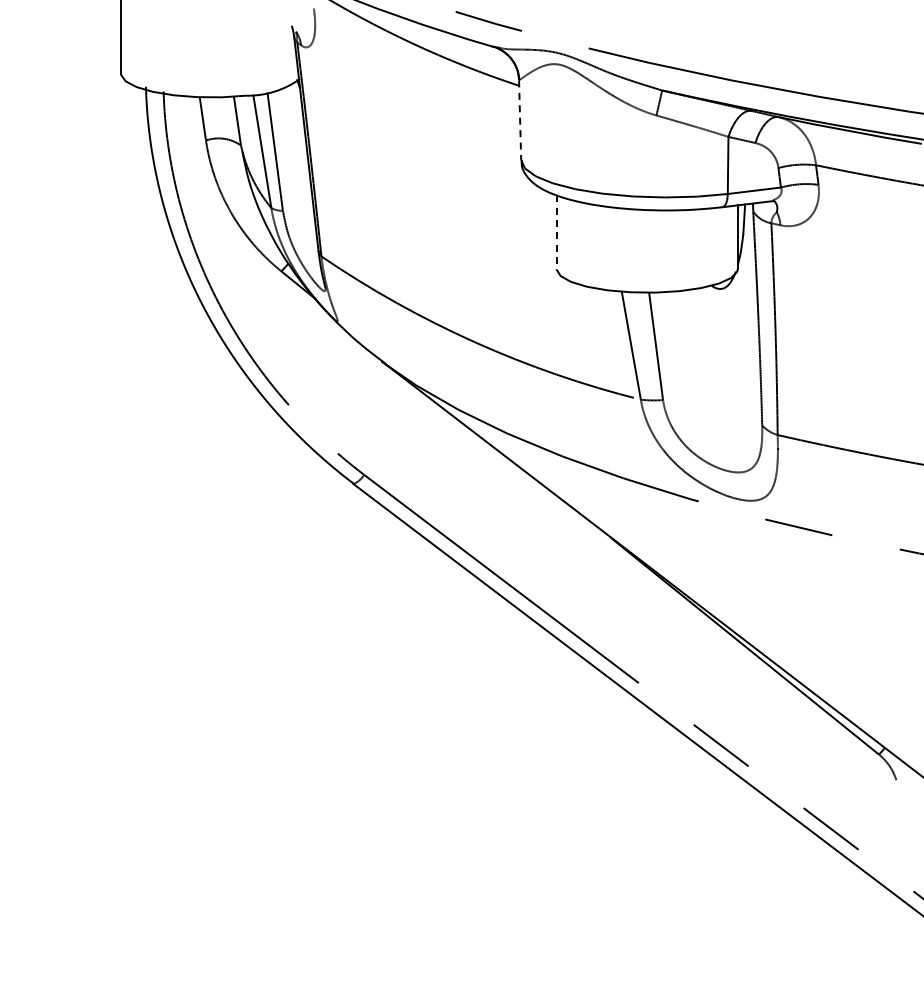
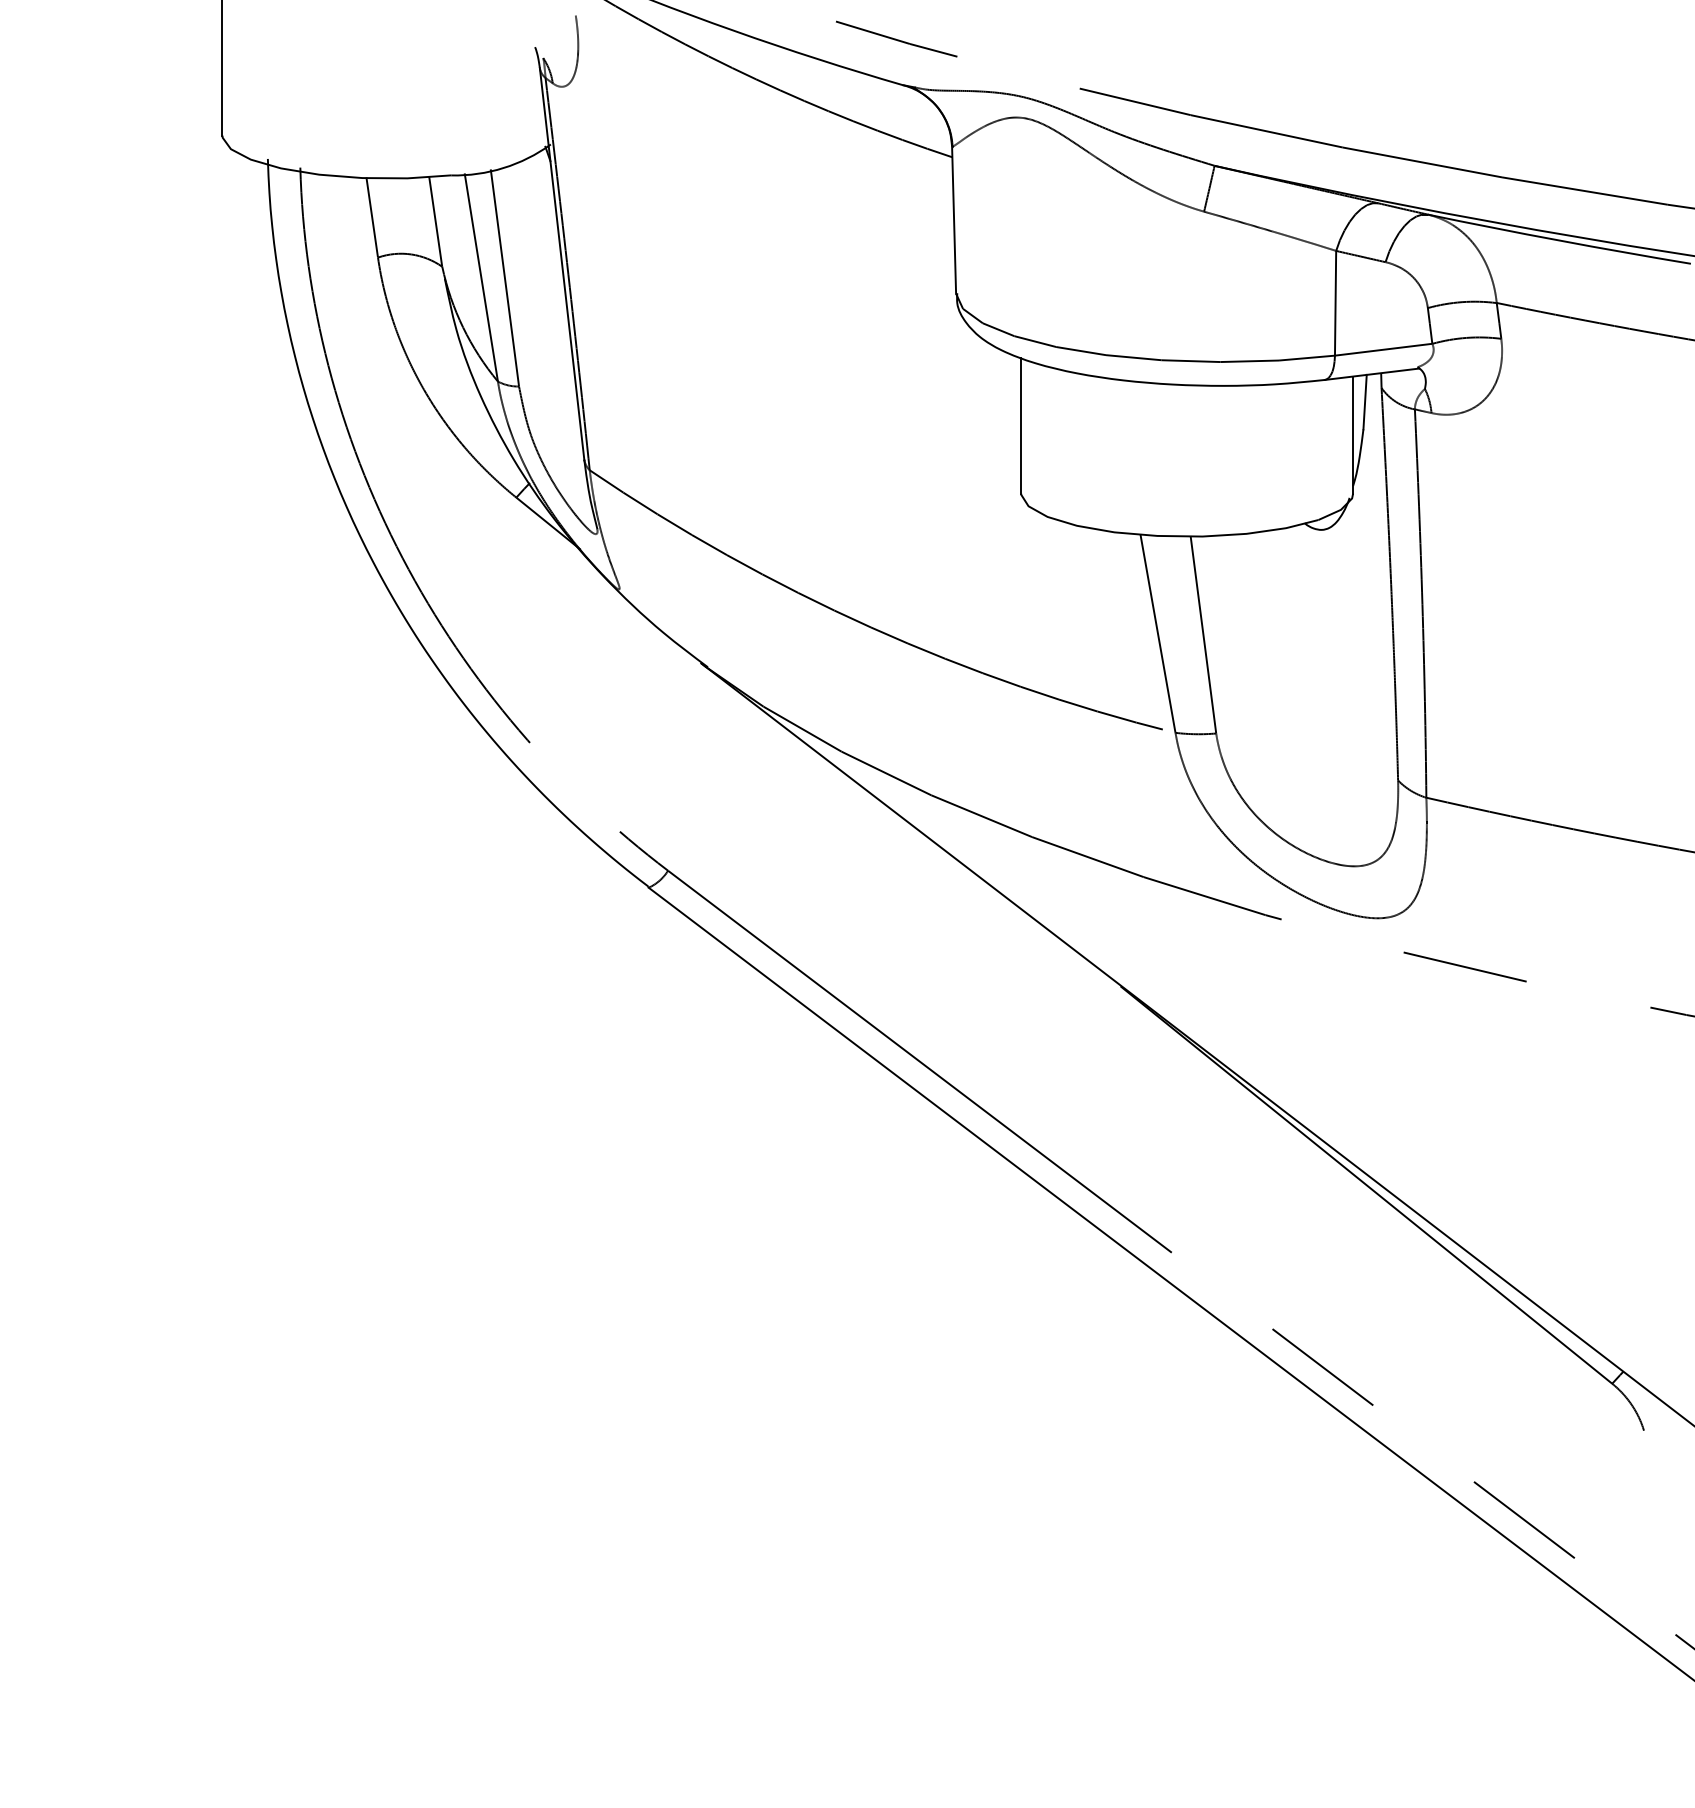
line: (520, 120) -> (954, 220), dashed -> solid
line: (556, 232) -> (1020, 426), dashed -> solid

